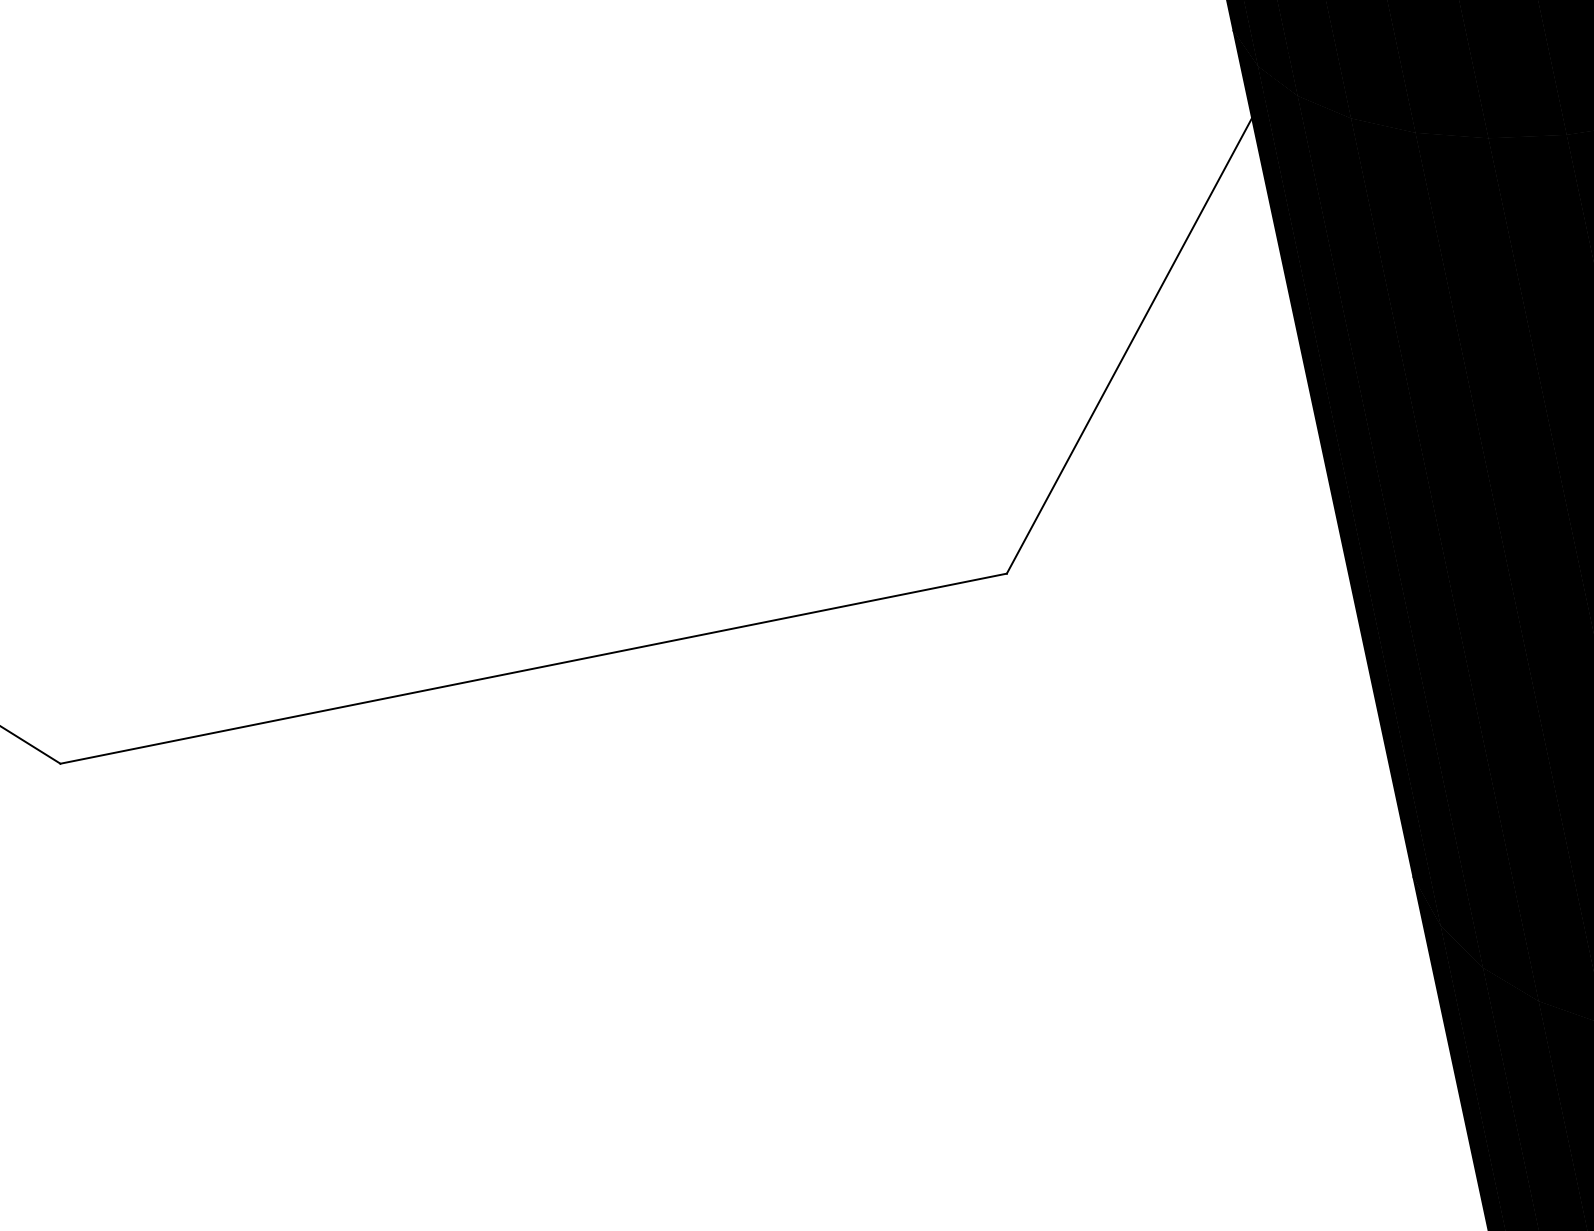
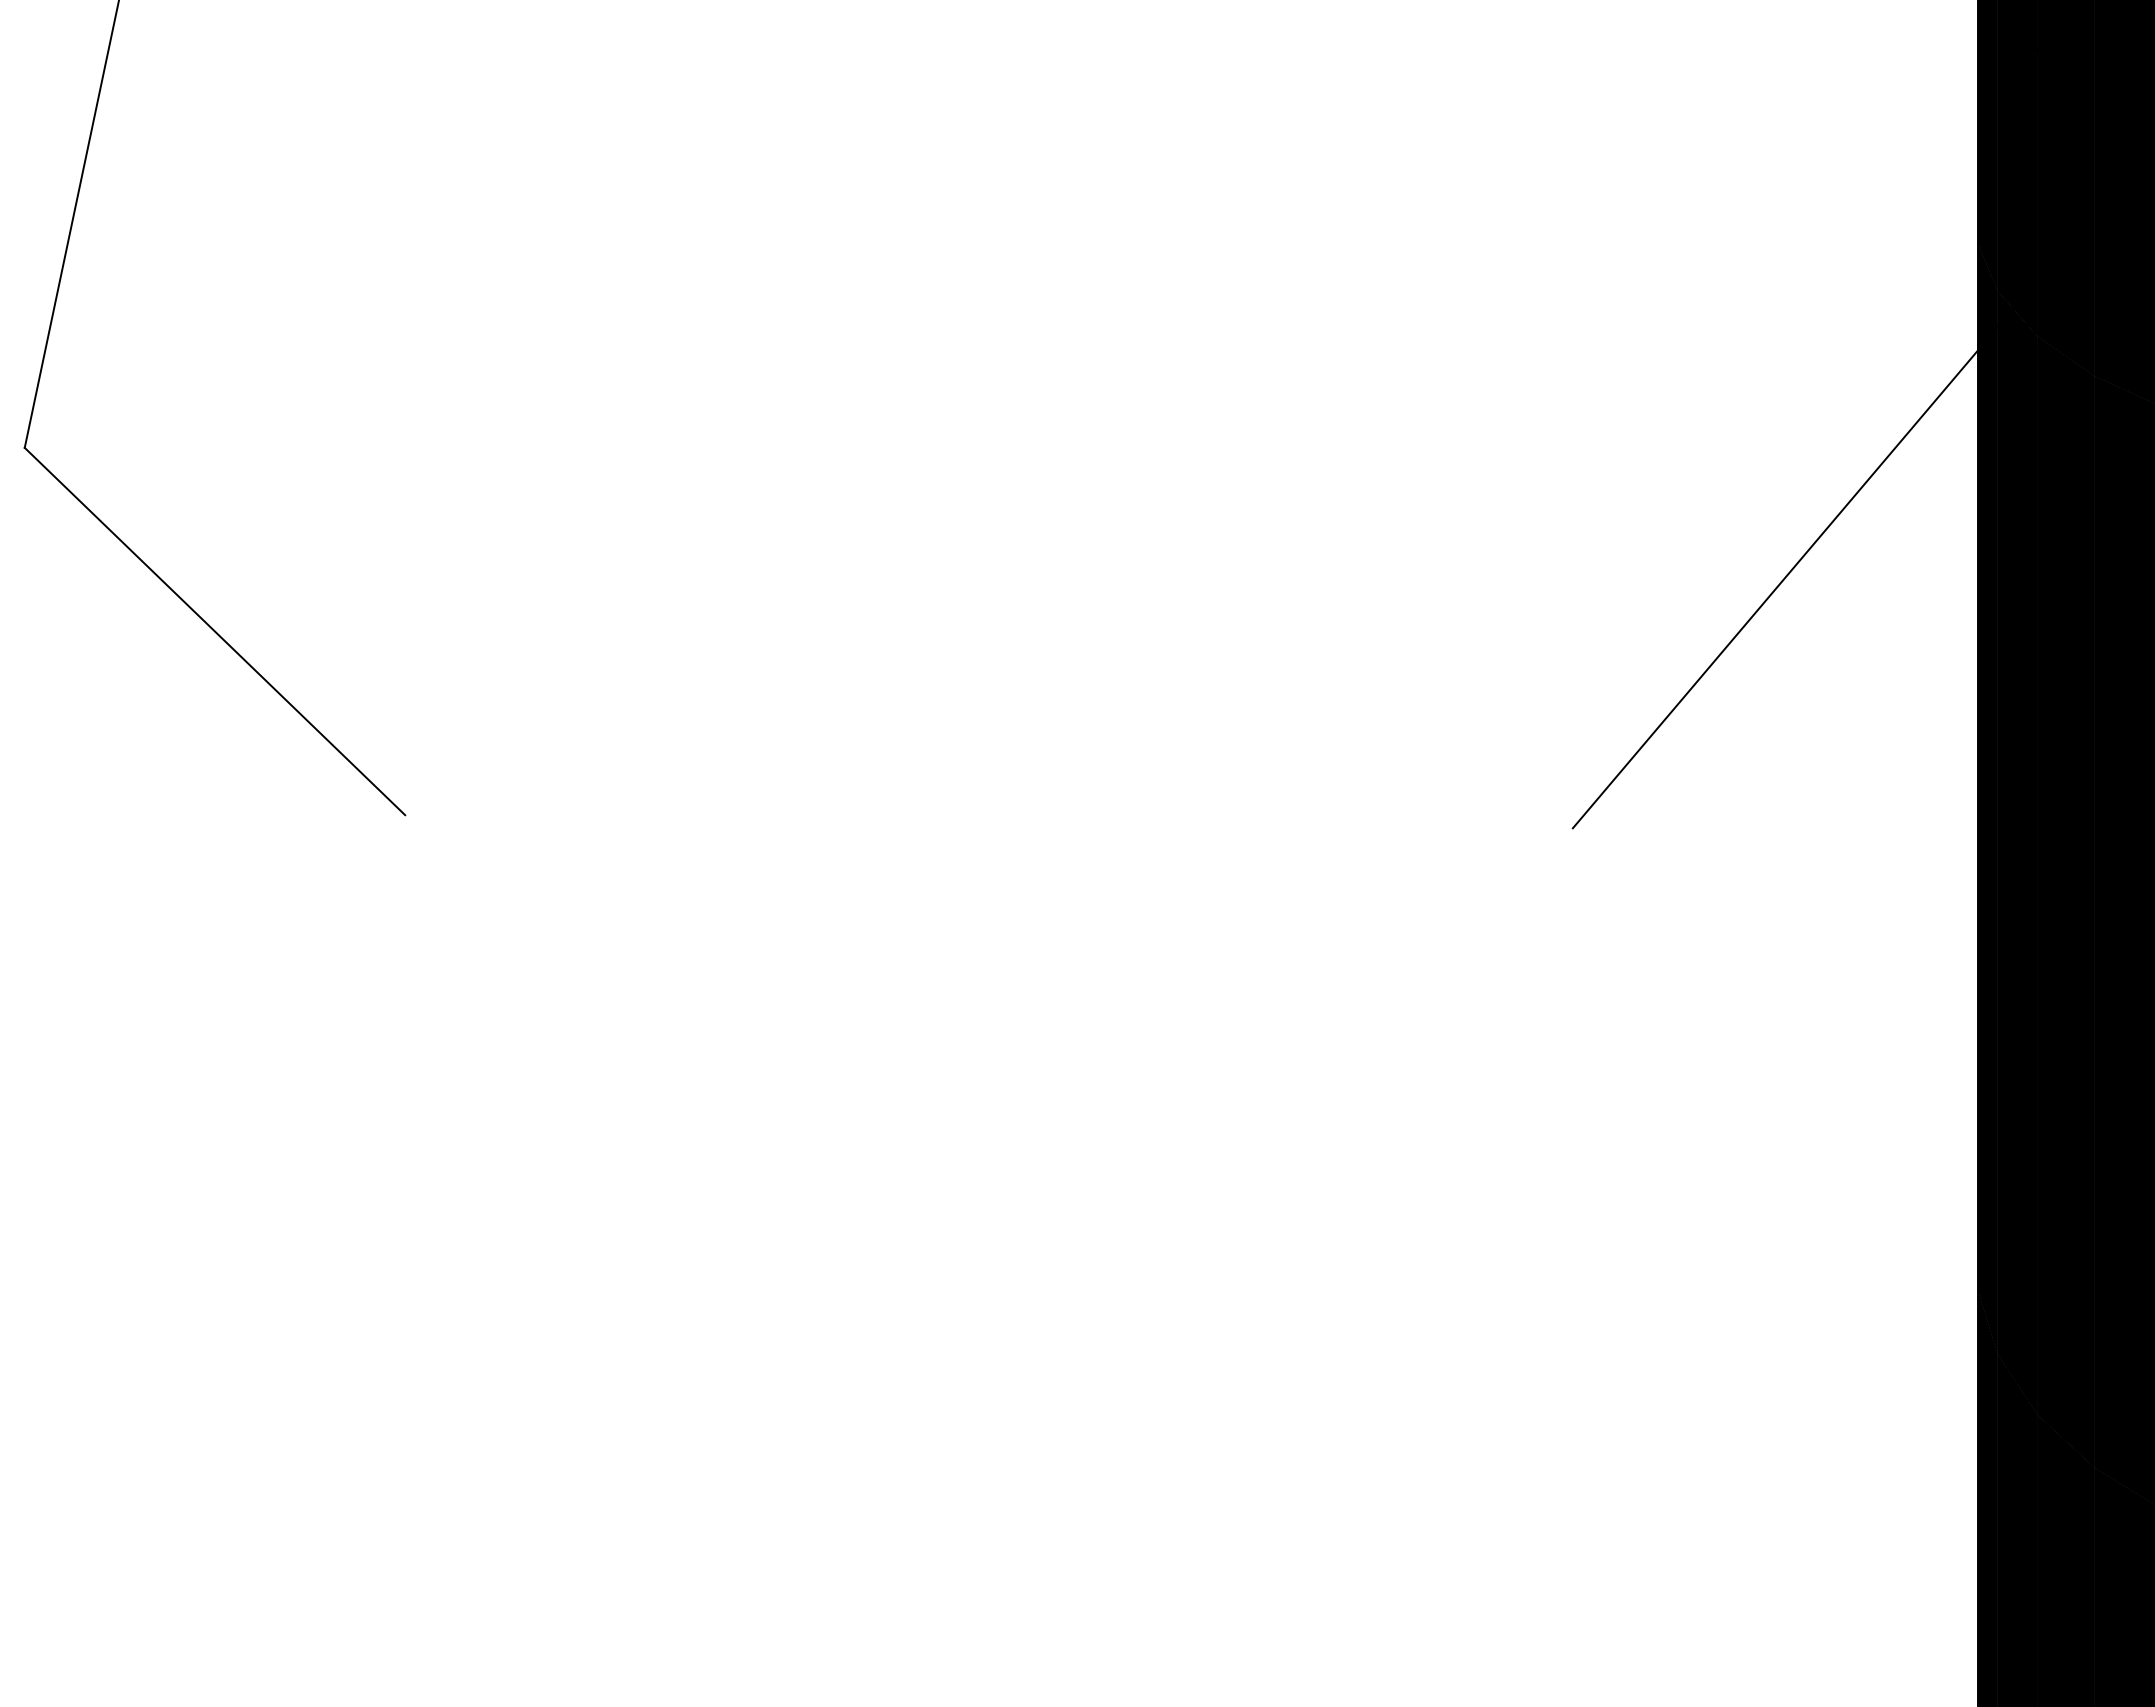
line: (533, 668) -> (988, 821), removed

